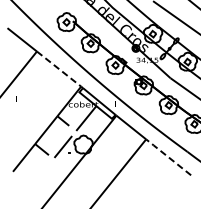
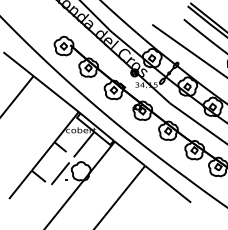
line: (58, 68) -> (55, 93), dashed -> solid
line: (168, 156) -> (167, 183), dashed -> solid

